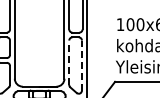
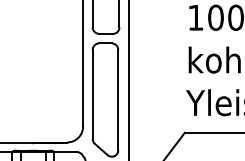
line: (69, 62) -> (93, 93), dashed -> solid
line: (81, 65) -> (117, 99), dashed -> solid

